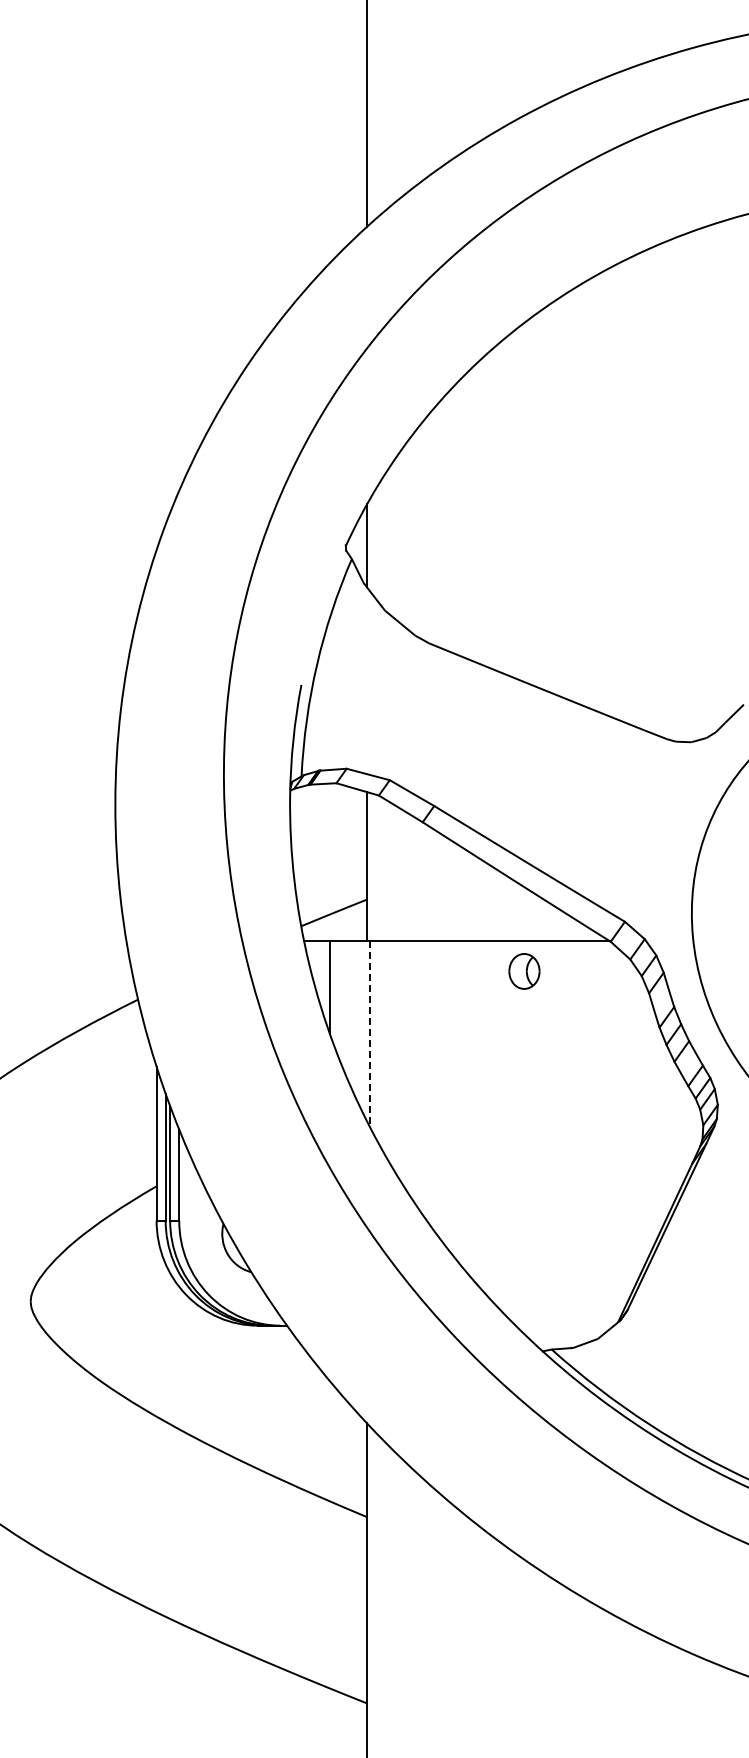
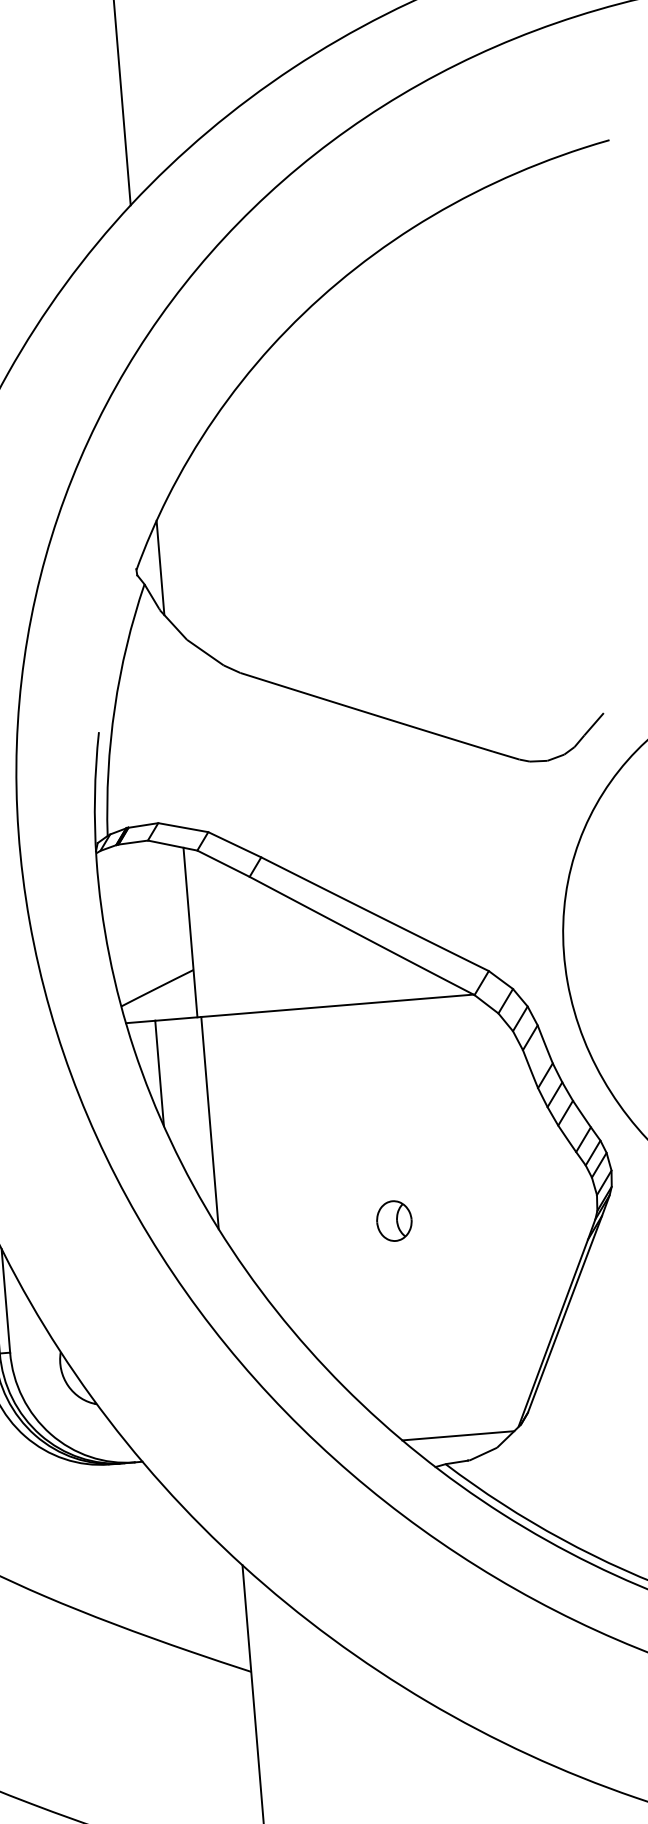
part: (524, 971) -> (394, 1221), moved
line: (370, 1035) -> (210, 1124), dashed -> solid
line: (564, 1325) -> (457, 1435), added

